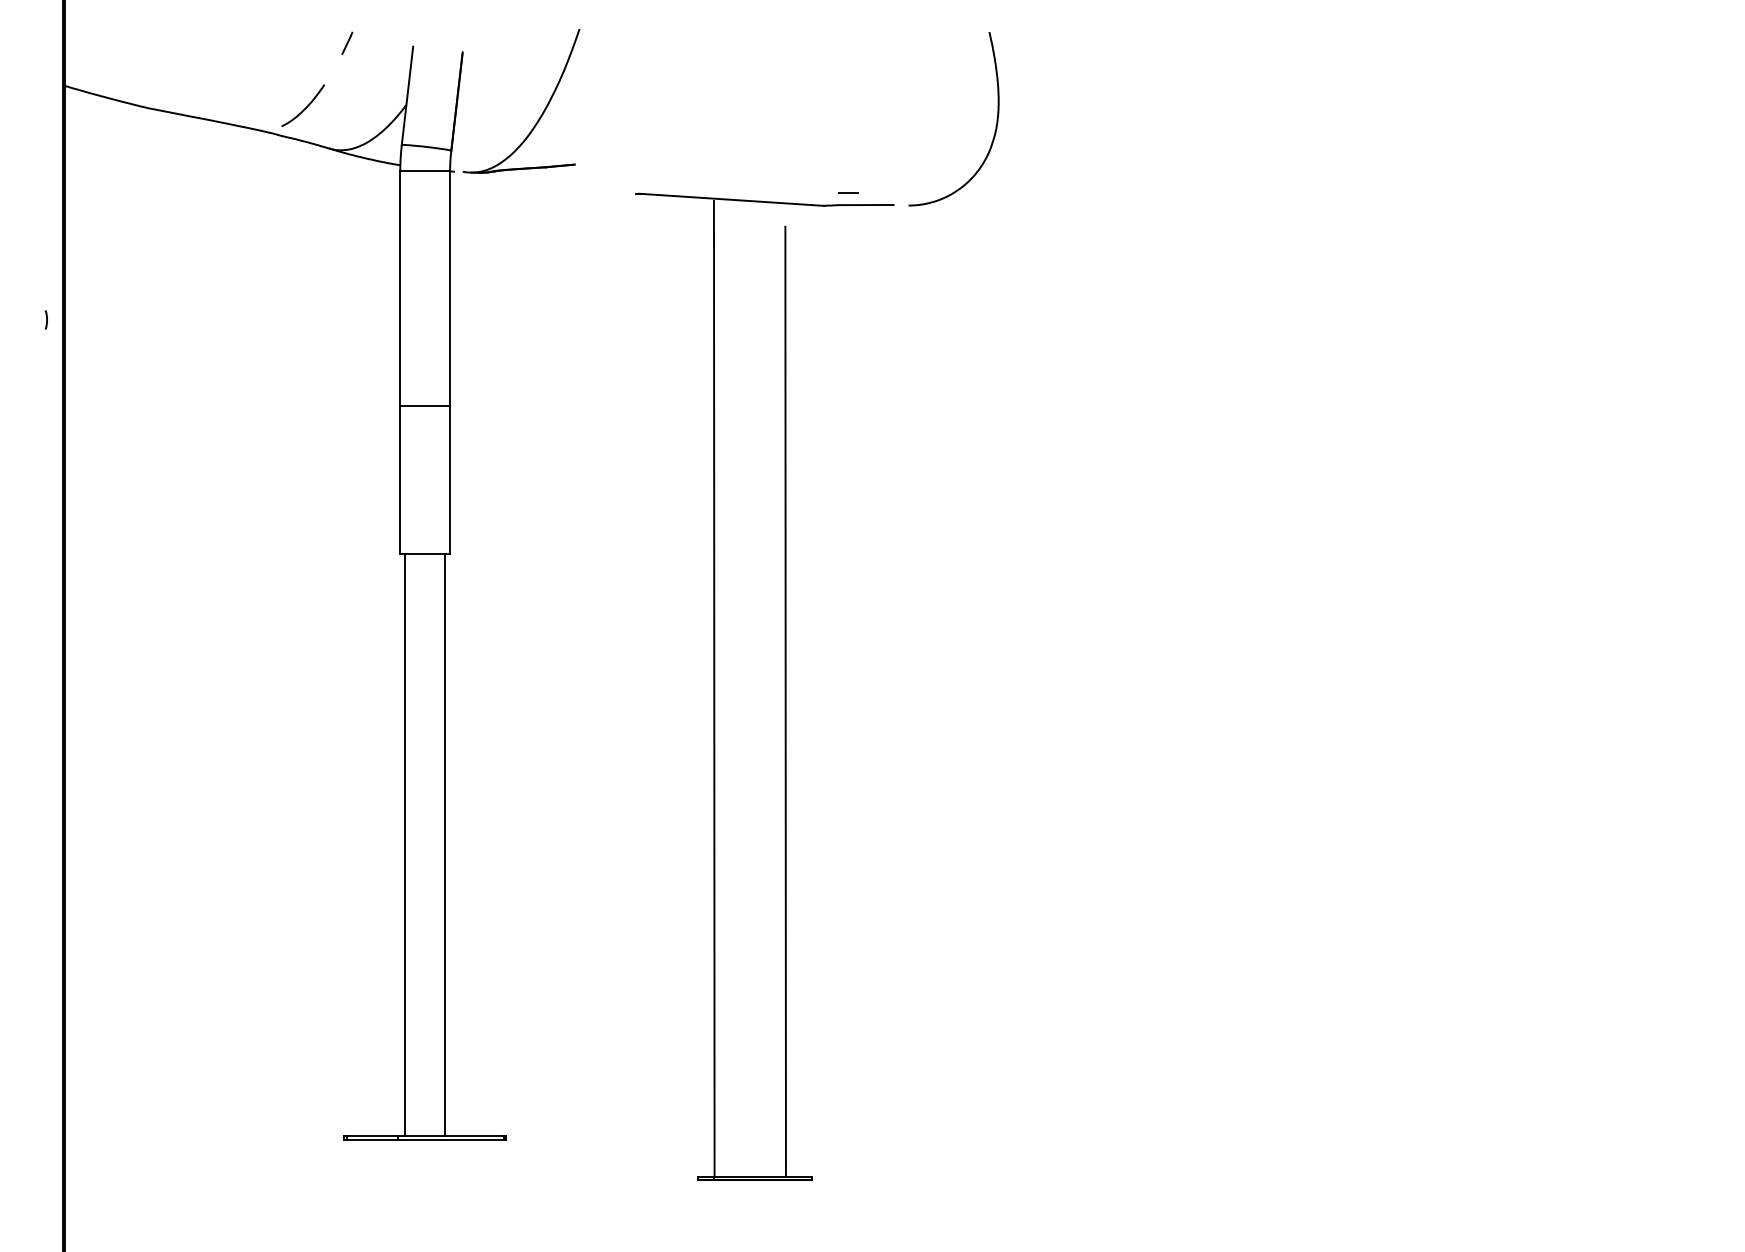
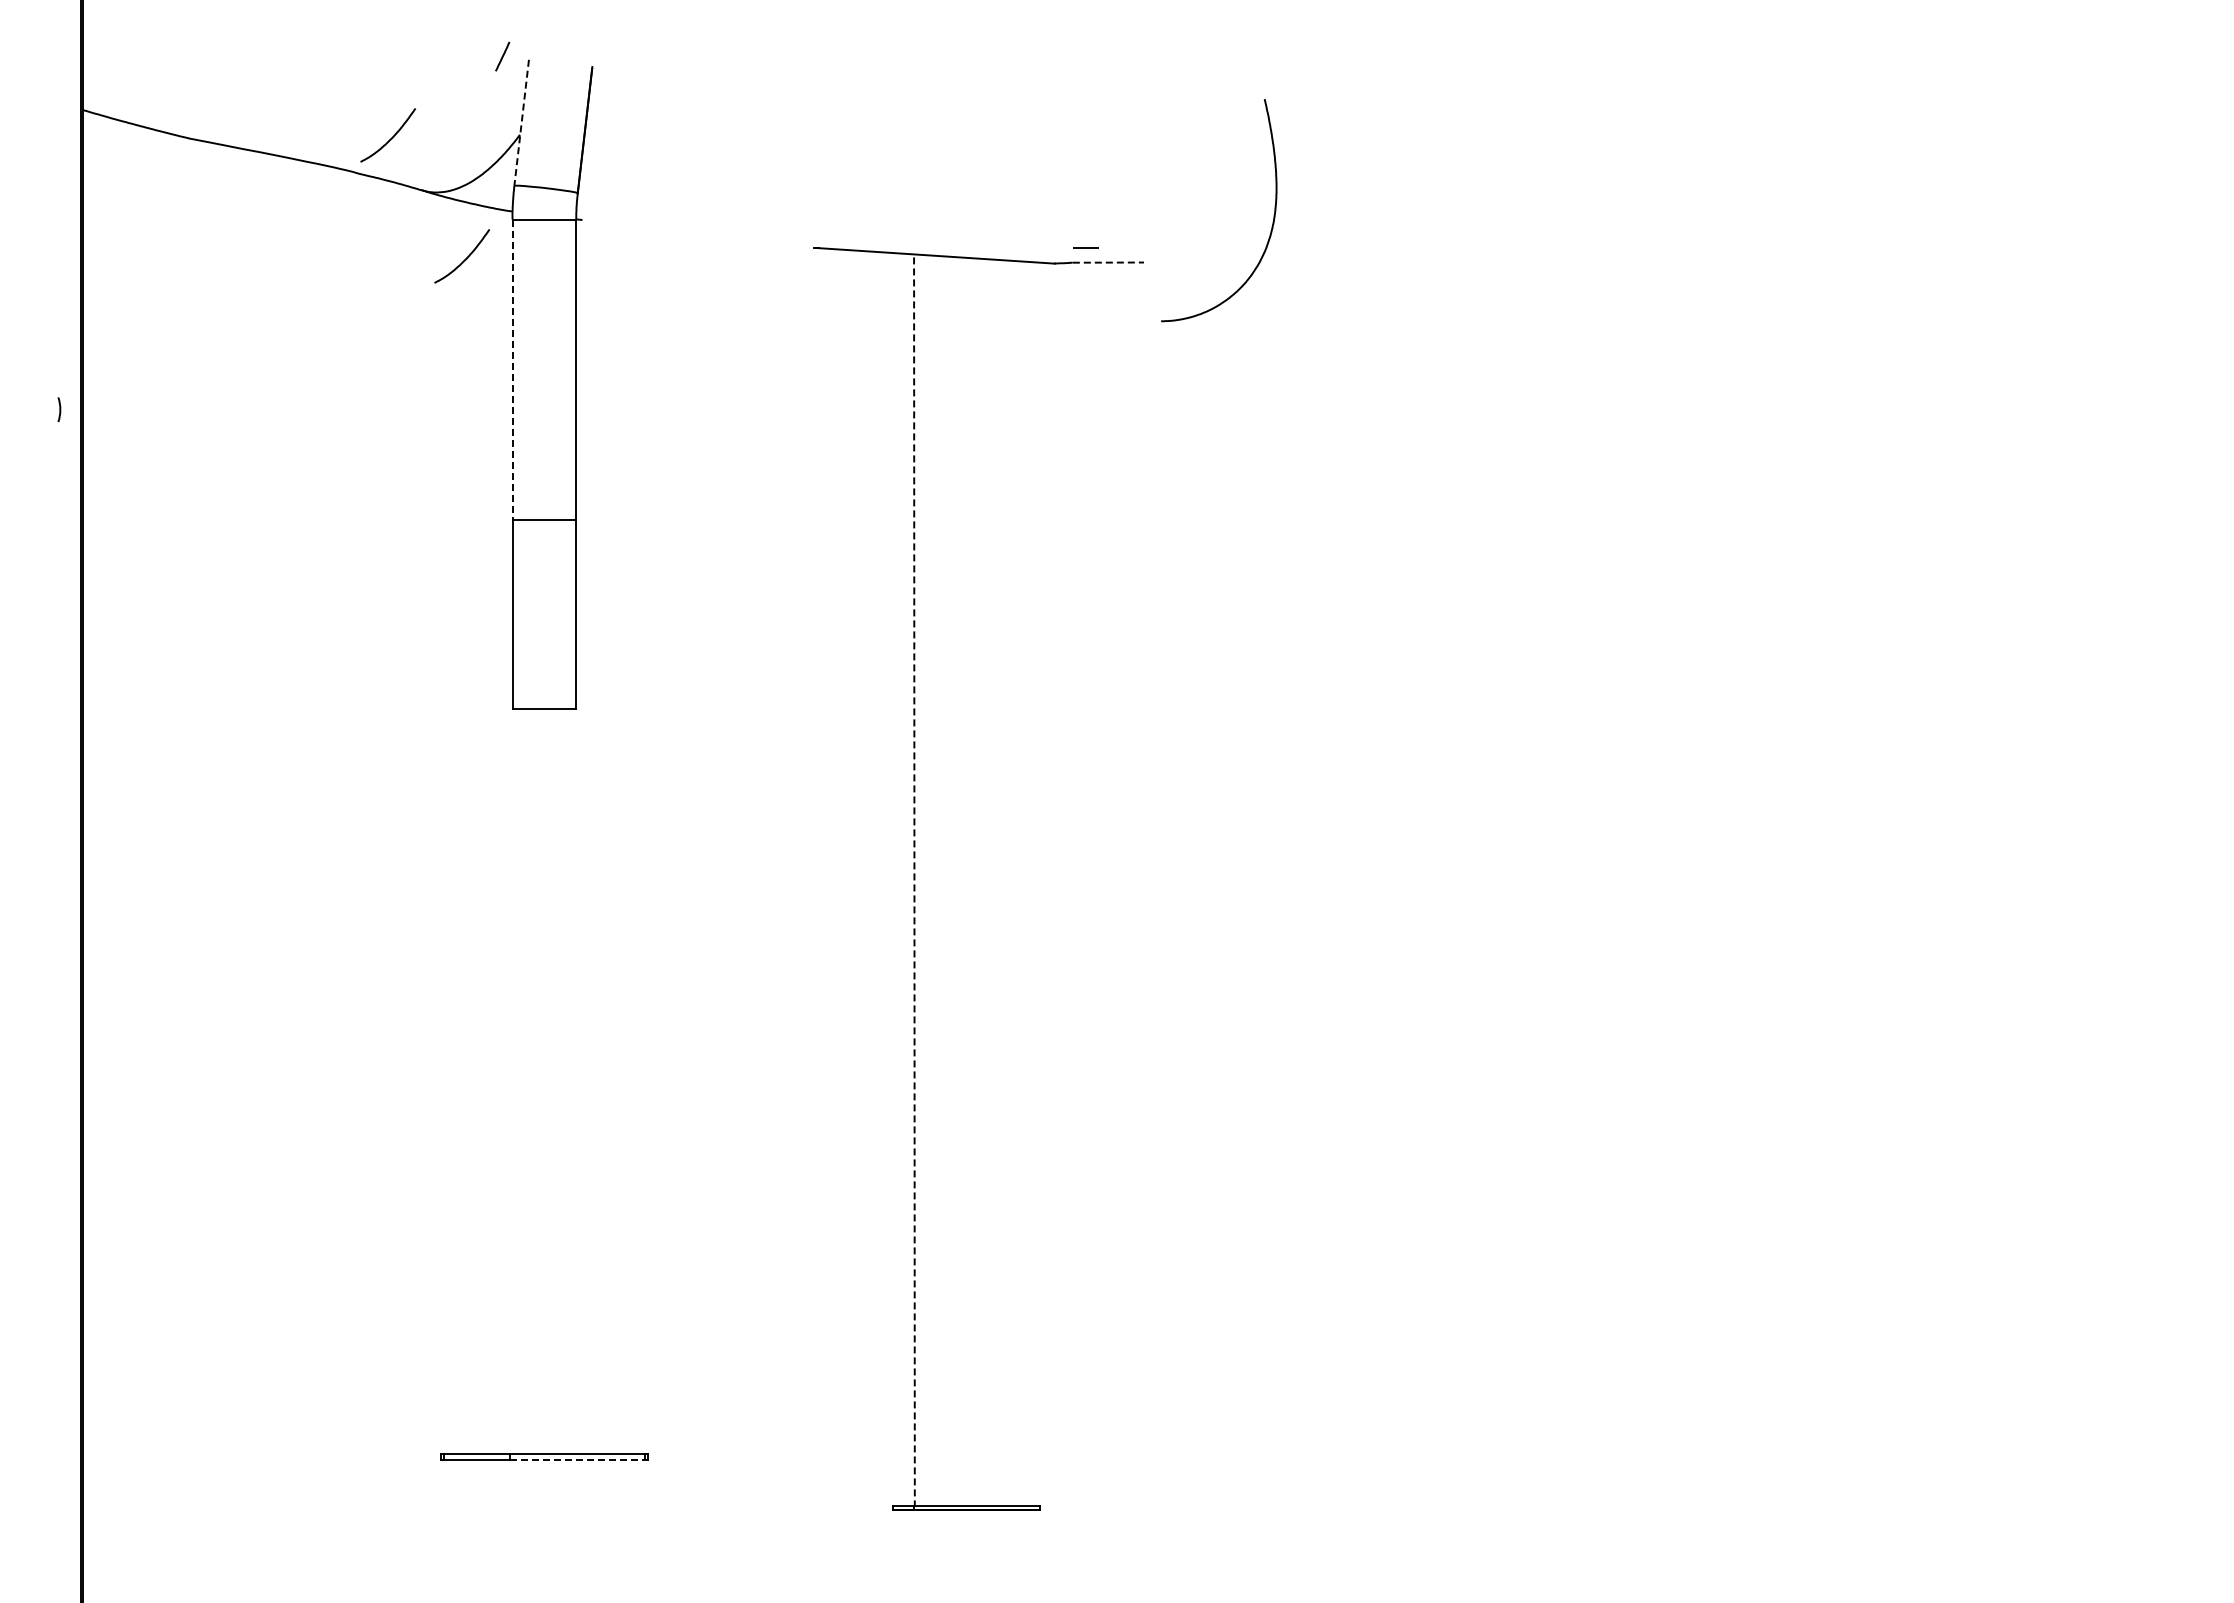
line: (347, 43) -> (502, 56), moved
line: (407, 96) -> (521, 123), solid -> dashed
part: (540, 115) -> (692, 147), removed
curve: (995, 127) -> (1272, 221), moved
curve: (362, 202) -> (464, 259), added
line: (865, 204) -> (1108, 262), solid -> dashed
line: (400, 288) -> (512, 369), solid -> dashed
line: (714, 689) -> (914, 882), solid -> dashed
line: (785, 701) -> (1005, 898), removed
line: (405, 844) -> (518, 1081), removed
line: (444, 844) -> (569, 1081), removed
line: (451, 1140) -> (577, 1460), solid -> dashed

